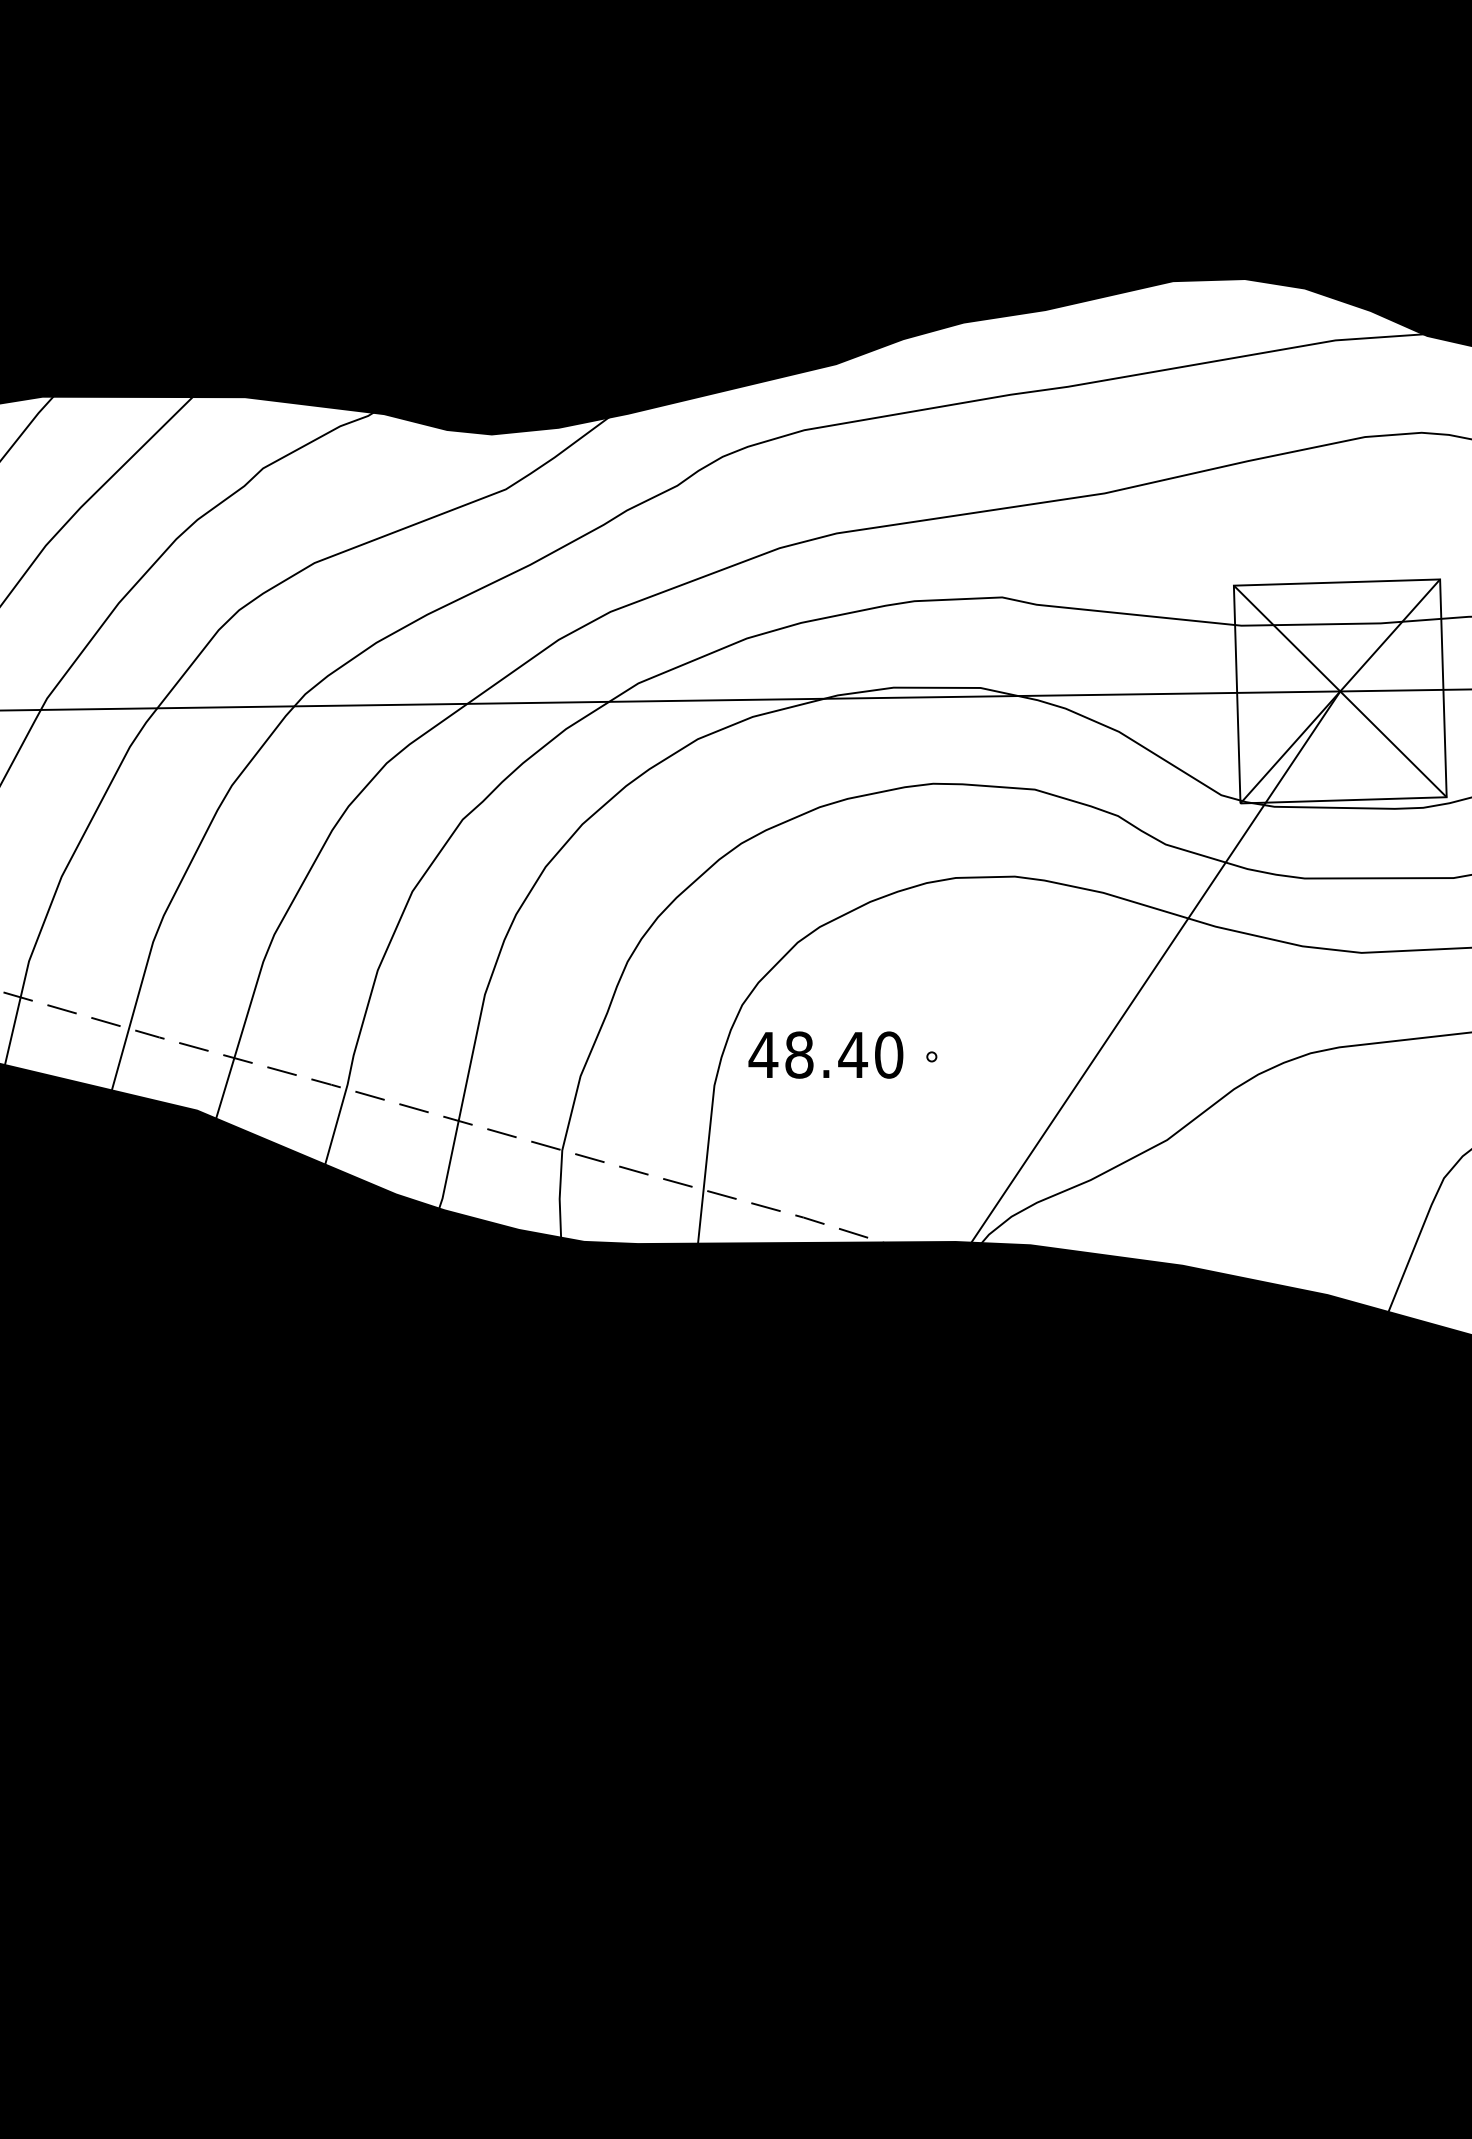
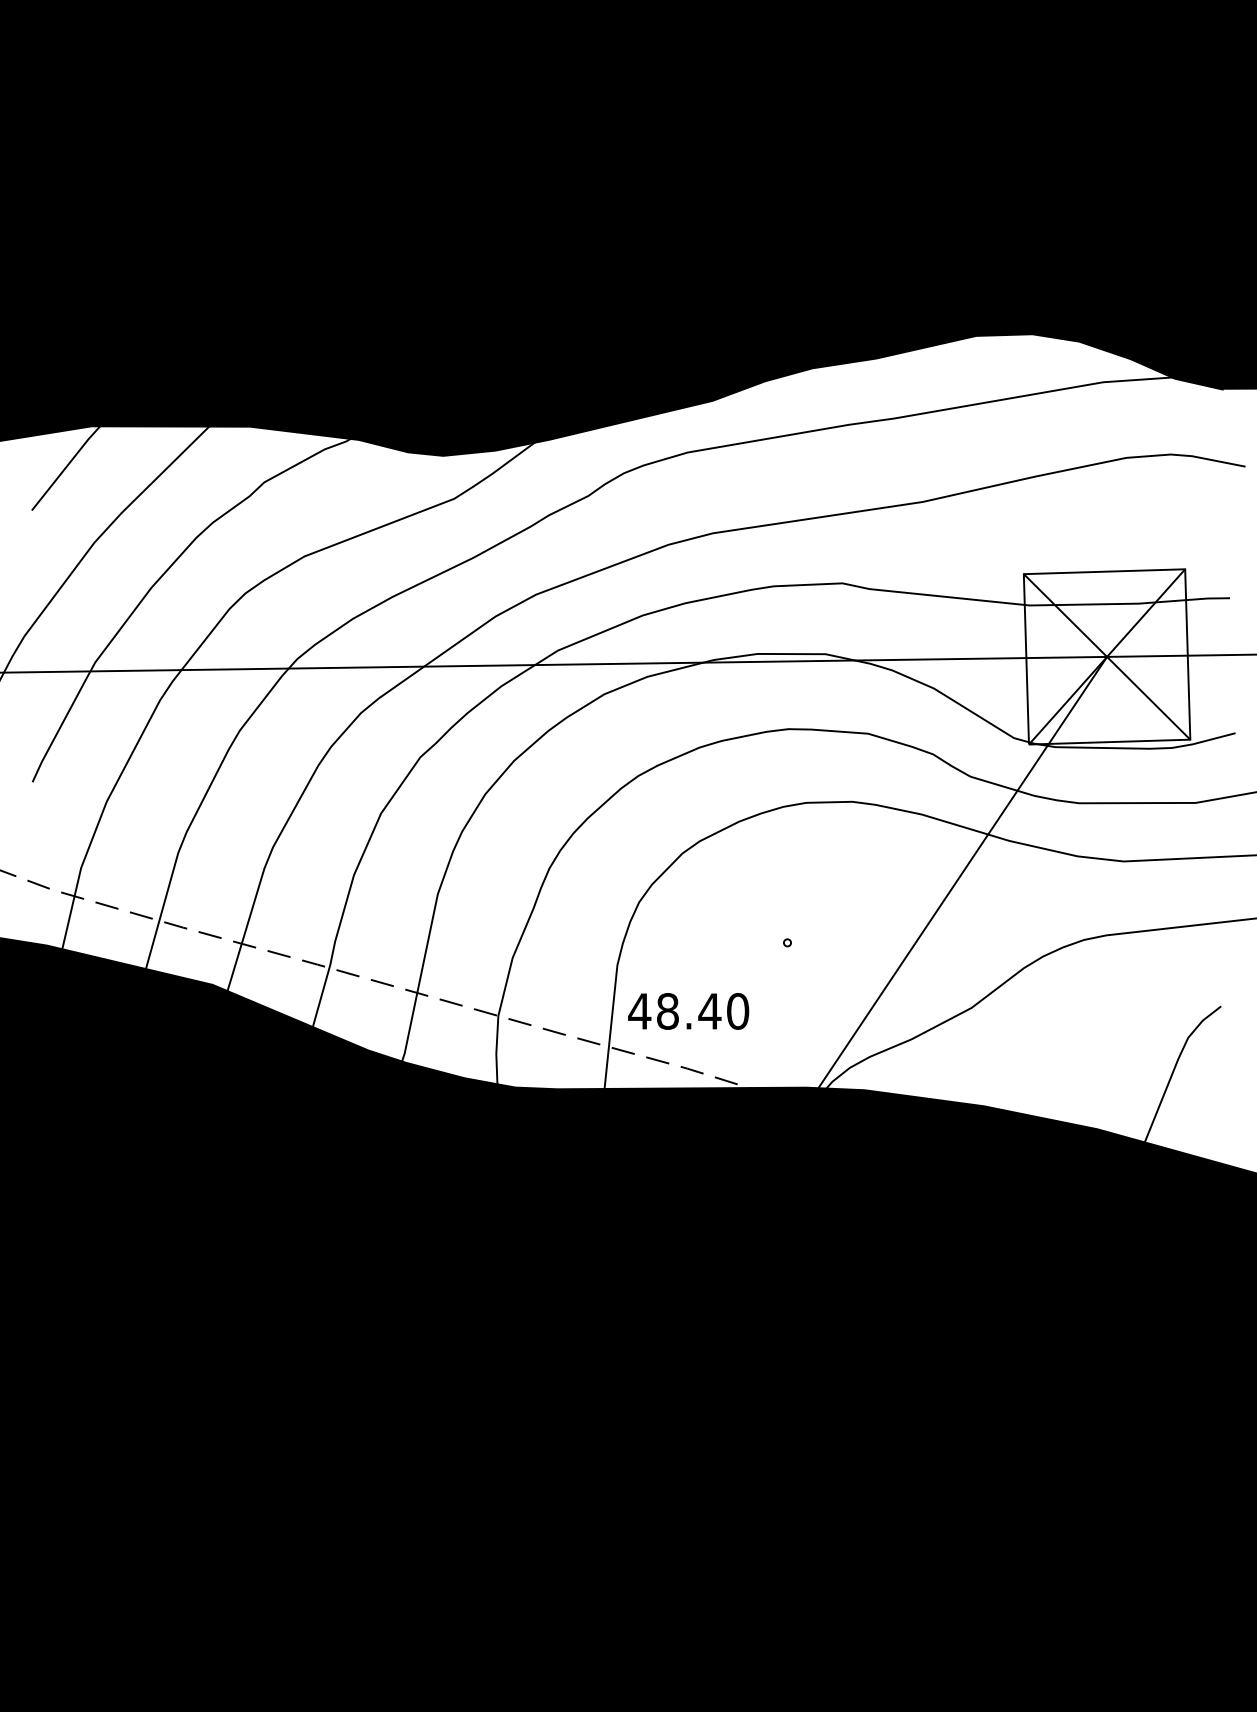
text: (825, 1055) -> (688, 1011), moved

